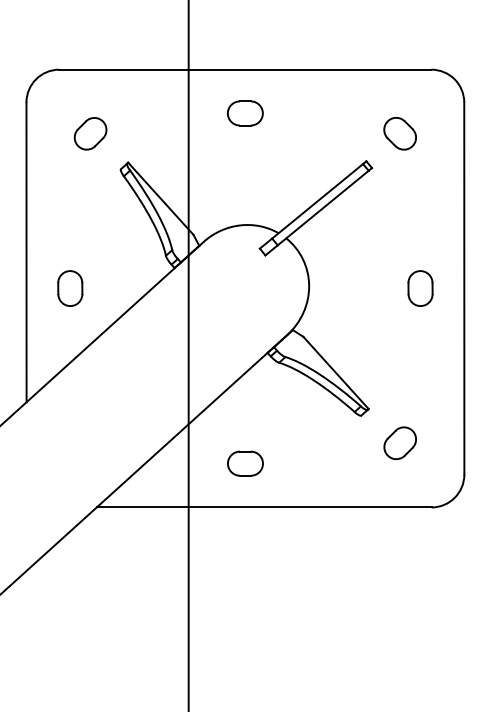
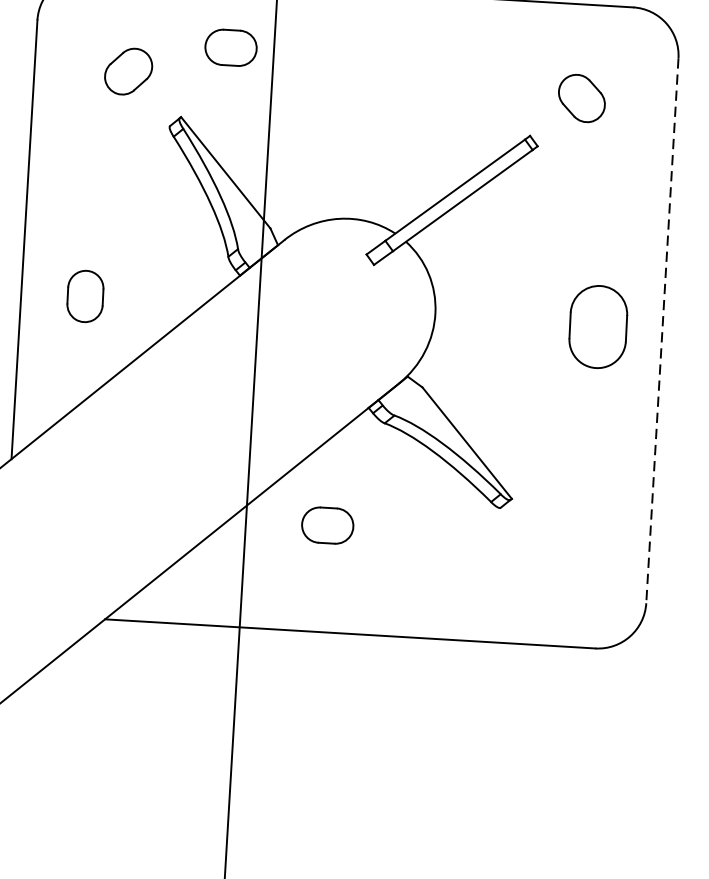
part: (245, 113) -> (231, 47), moved
part: (420, 288) -> (598, 326), size x1.6
line: (464, 289) -> (662, 332), solid -> dashed
part: (399, 442) -> (554, 550), removed
part: (245, 463) -> (327, 525), moved

